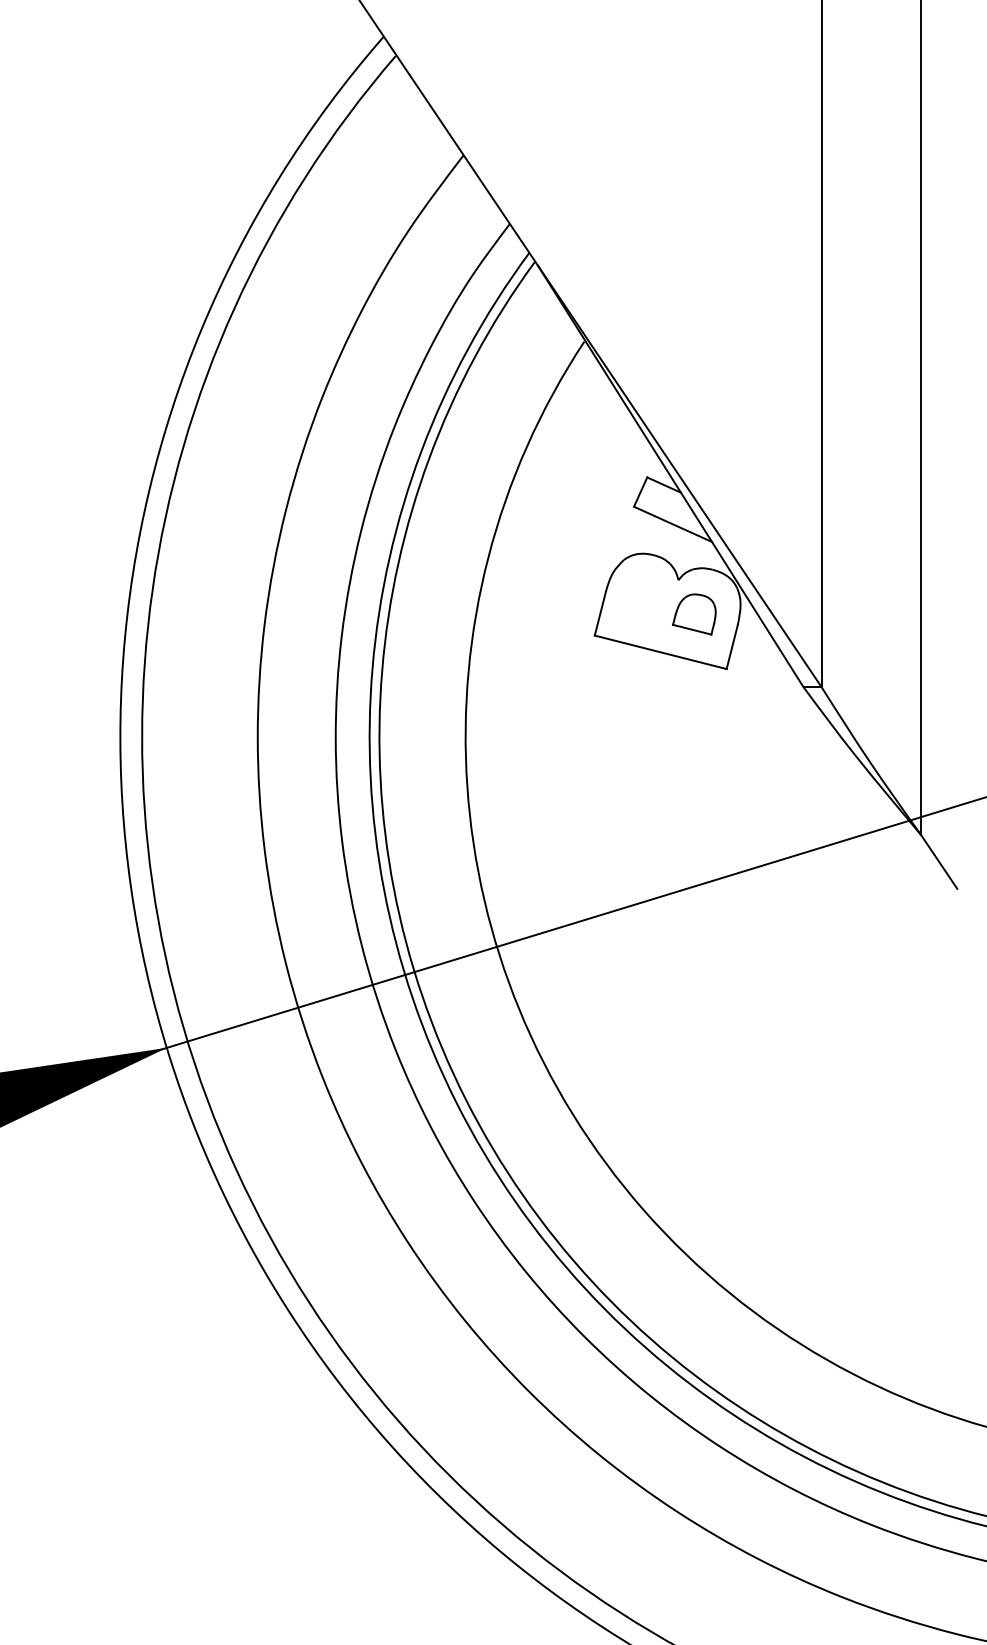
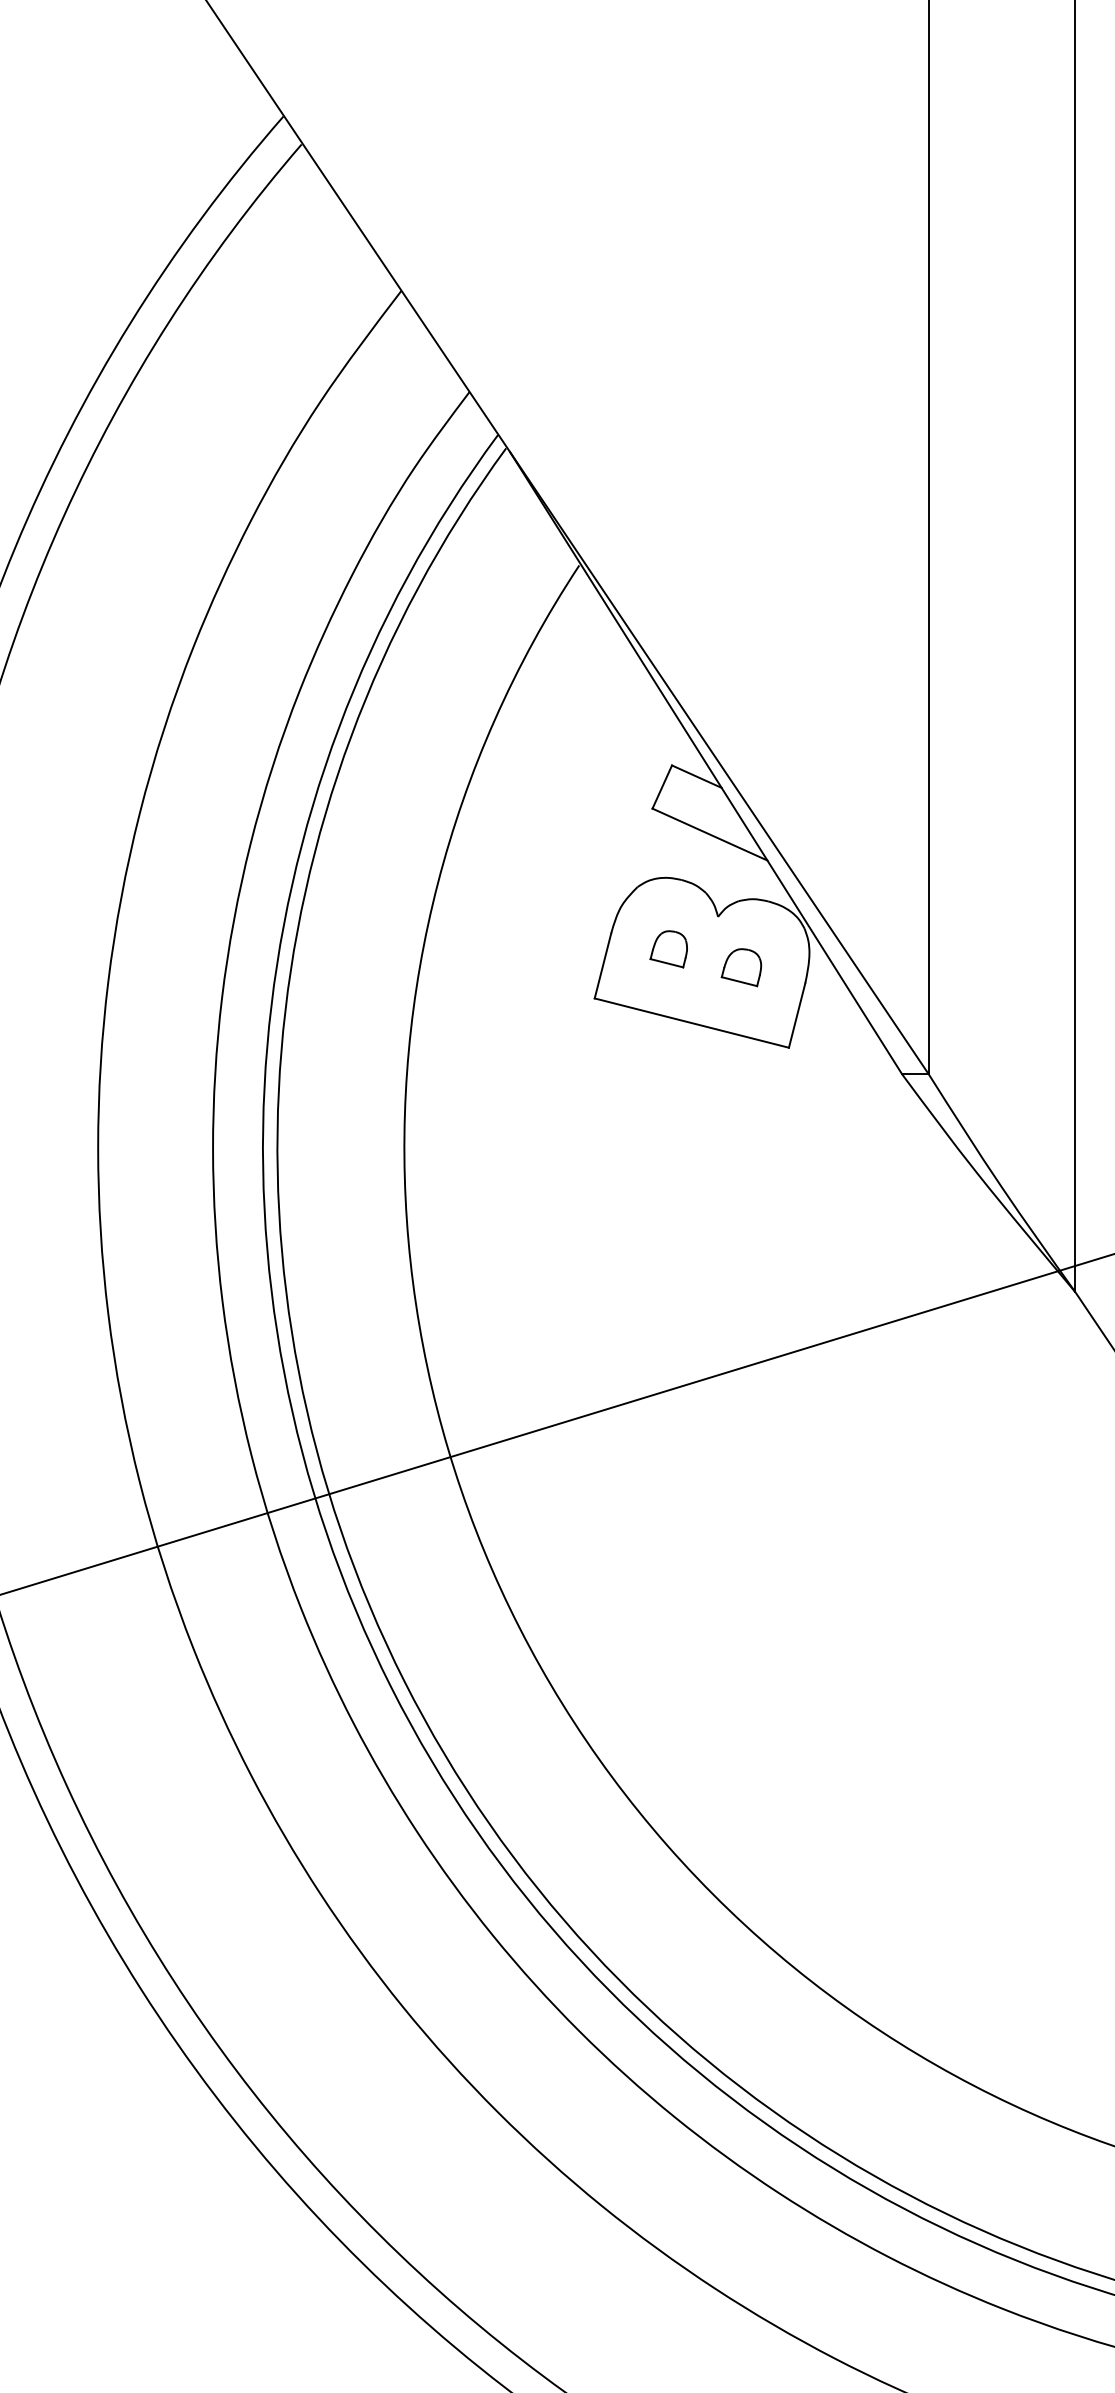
part: (644, 602) -> (667, 949), added
part: (694, 614) -> (741, 967), size x0.62

